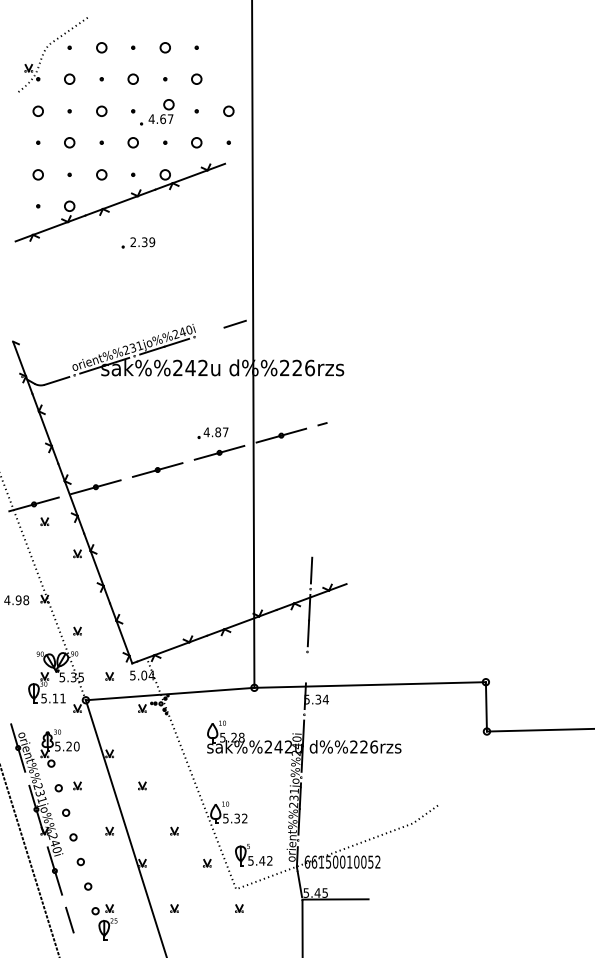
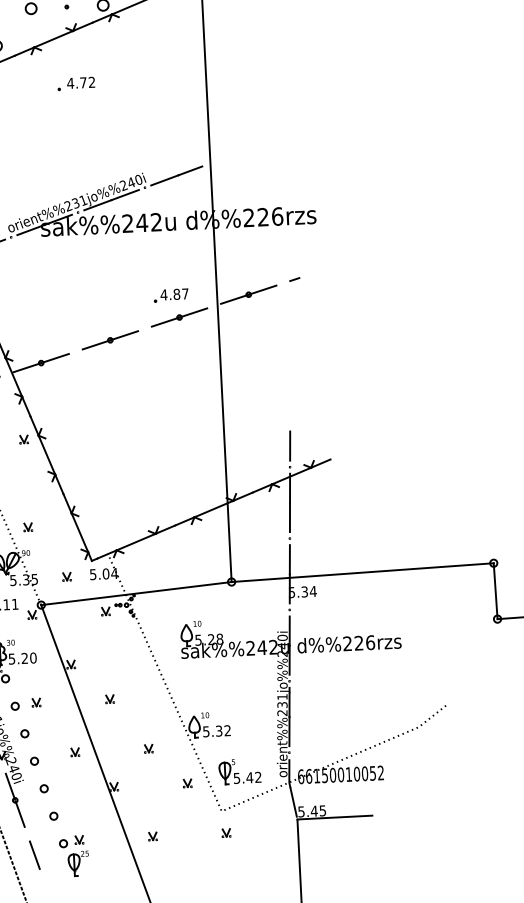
text: (142, 242) -> (80, 83), 2.39 -> 4.72
line: (212, 331) -> (165, 180), added
line: (306, 670) -> (289, 559), added

